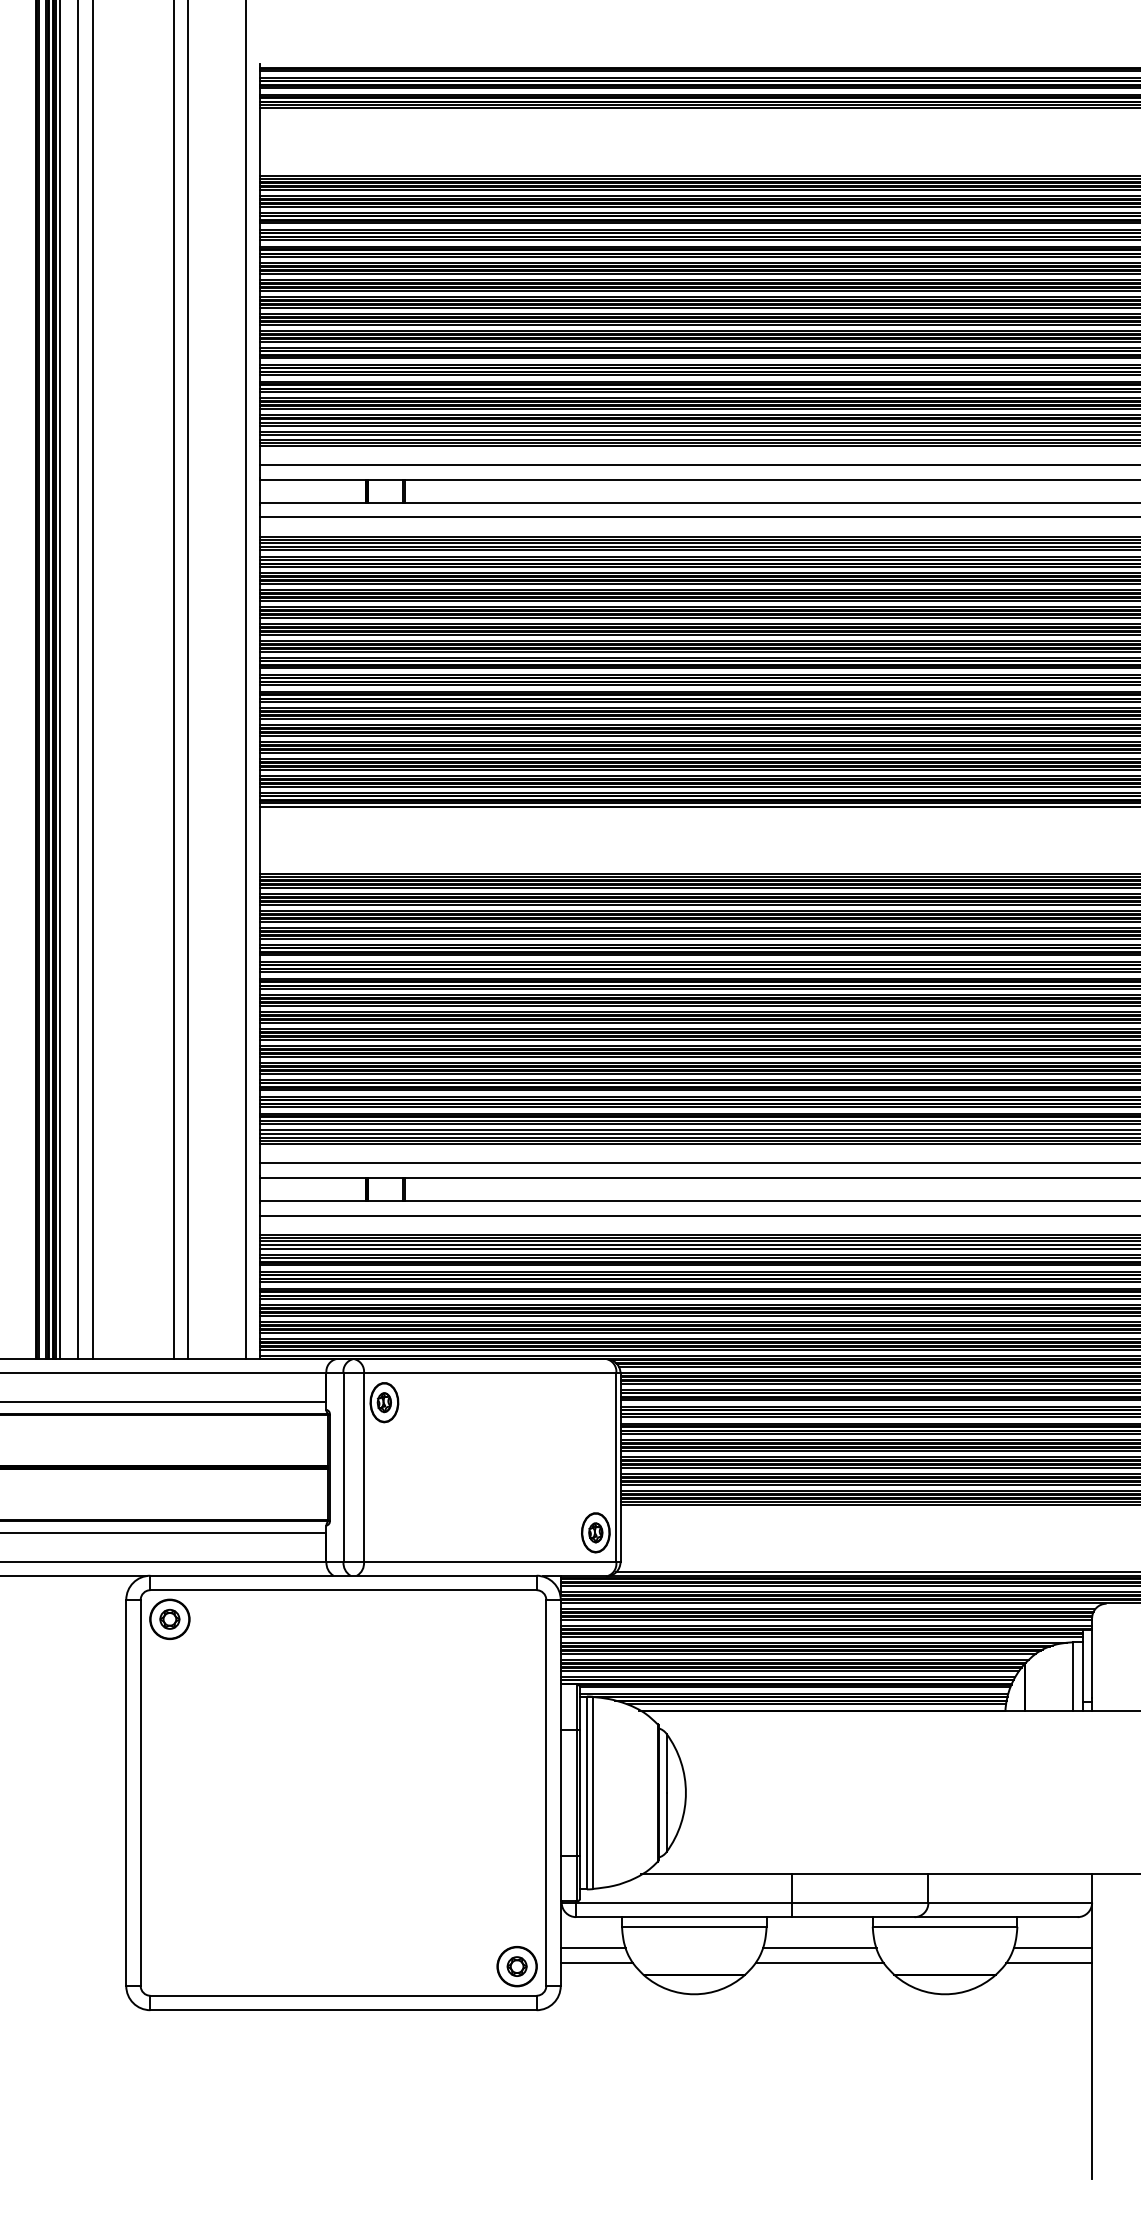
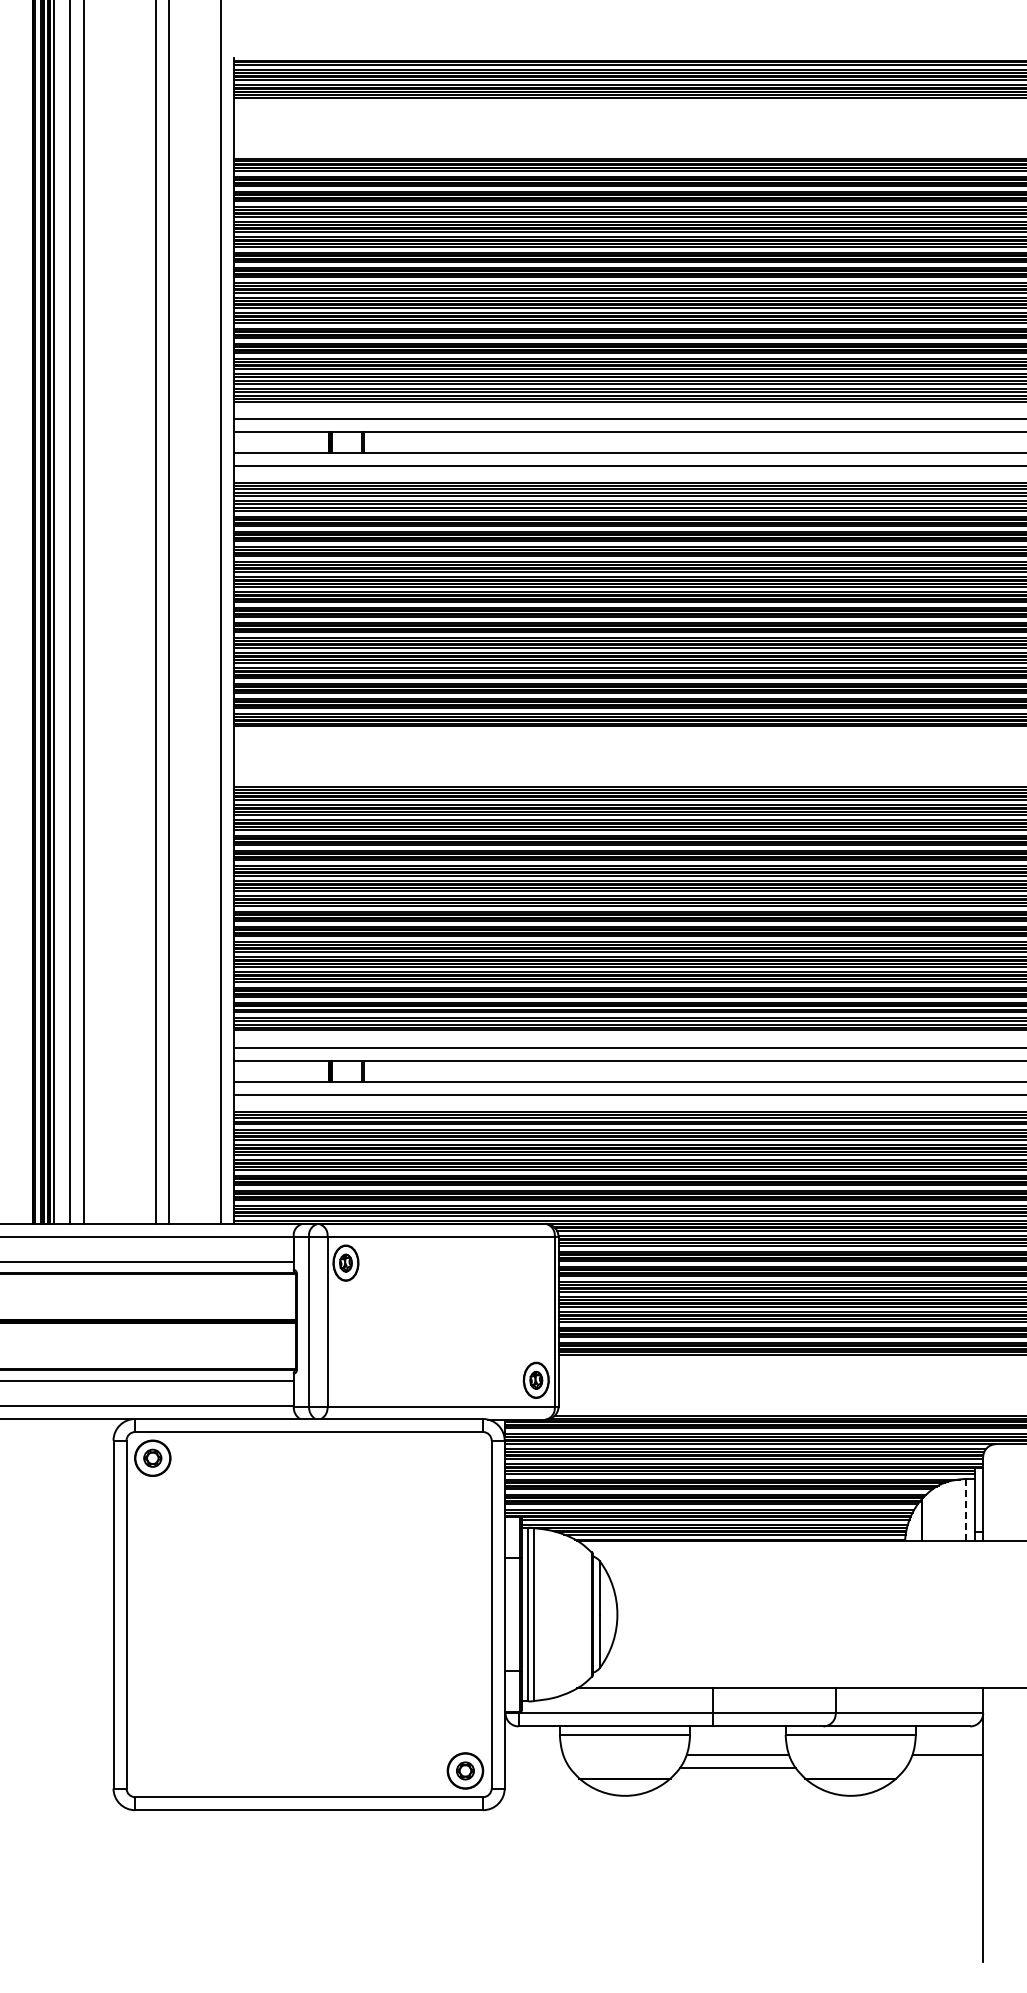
line: (1072, 1676) -> (965, 1509), solid -> dashed
line: (592, 1948) -> (533, 1754), removed
line: (596, 1962) -> (536, 1767), removed
line: (1049, 1962) -> (944, 1767), removed

